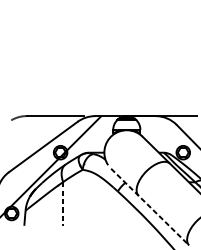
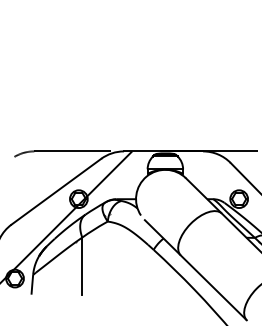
line: (63, 204) -> (82, 266), dashed -> solid
line: (150, 207) -> (196, 270), dashed -> solid

